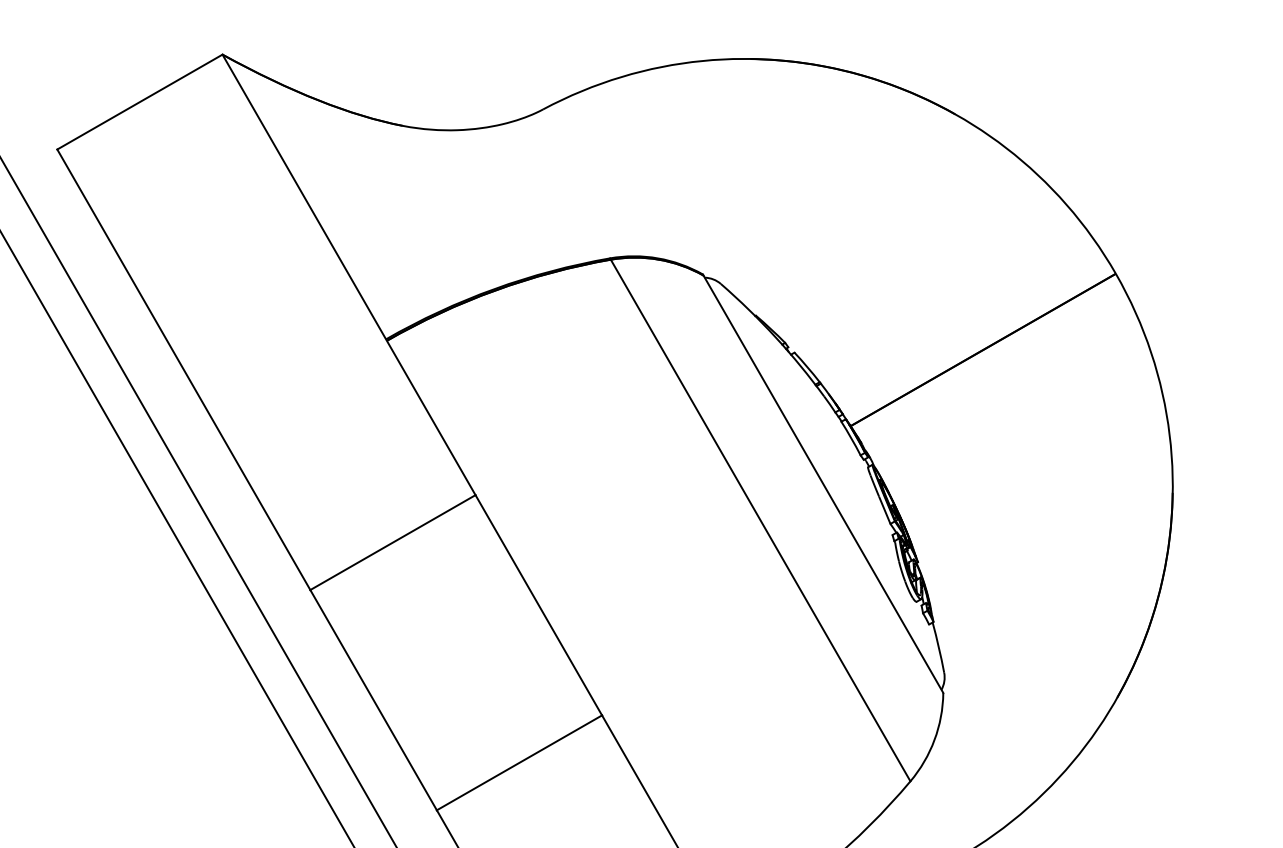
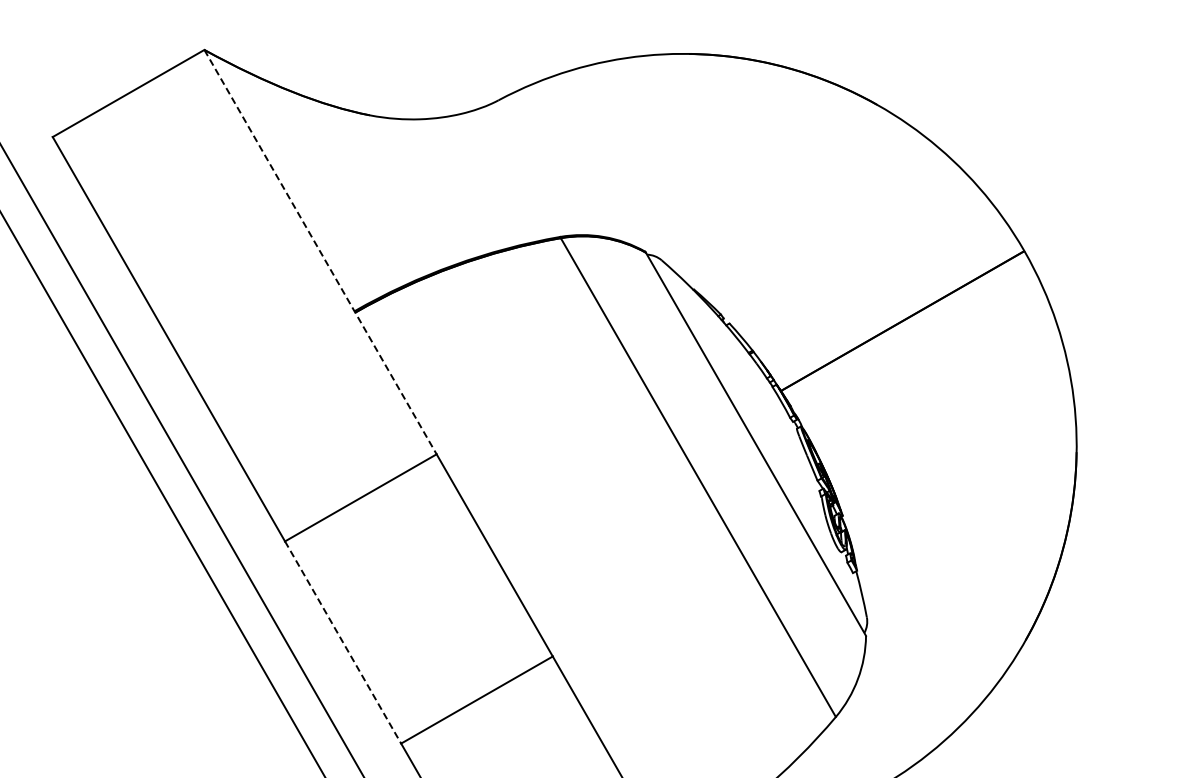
line: (348, 275) -> (320, 252), solid -> dashed
line: (374, 700) -> (343, 642), solid -> dashed

